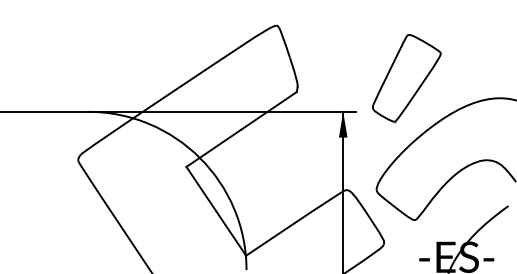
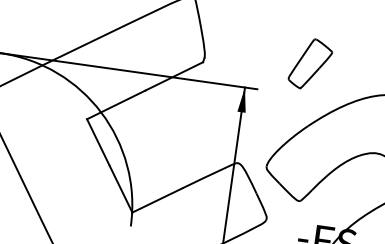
part: (406, 78) -> (310, 64), size x0.6

